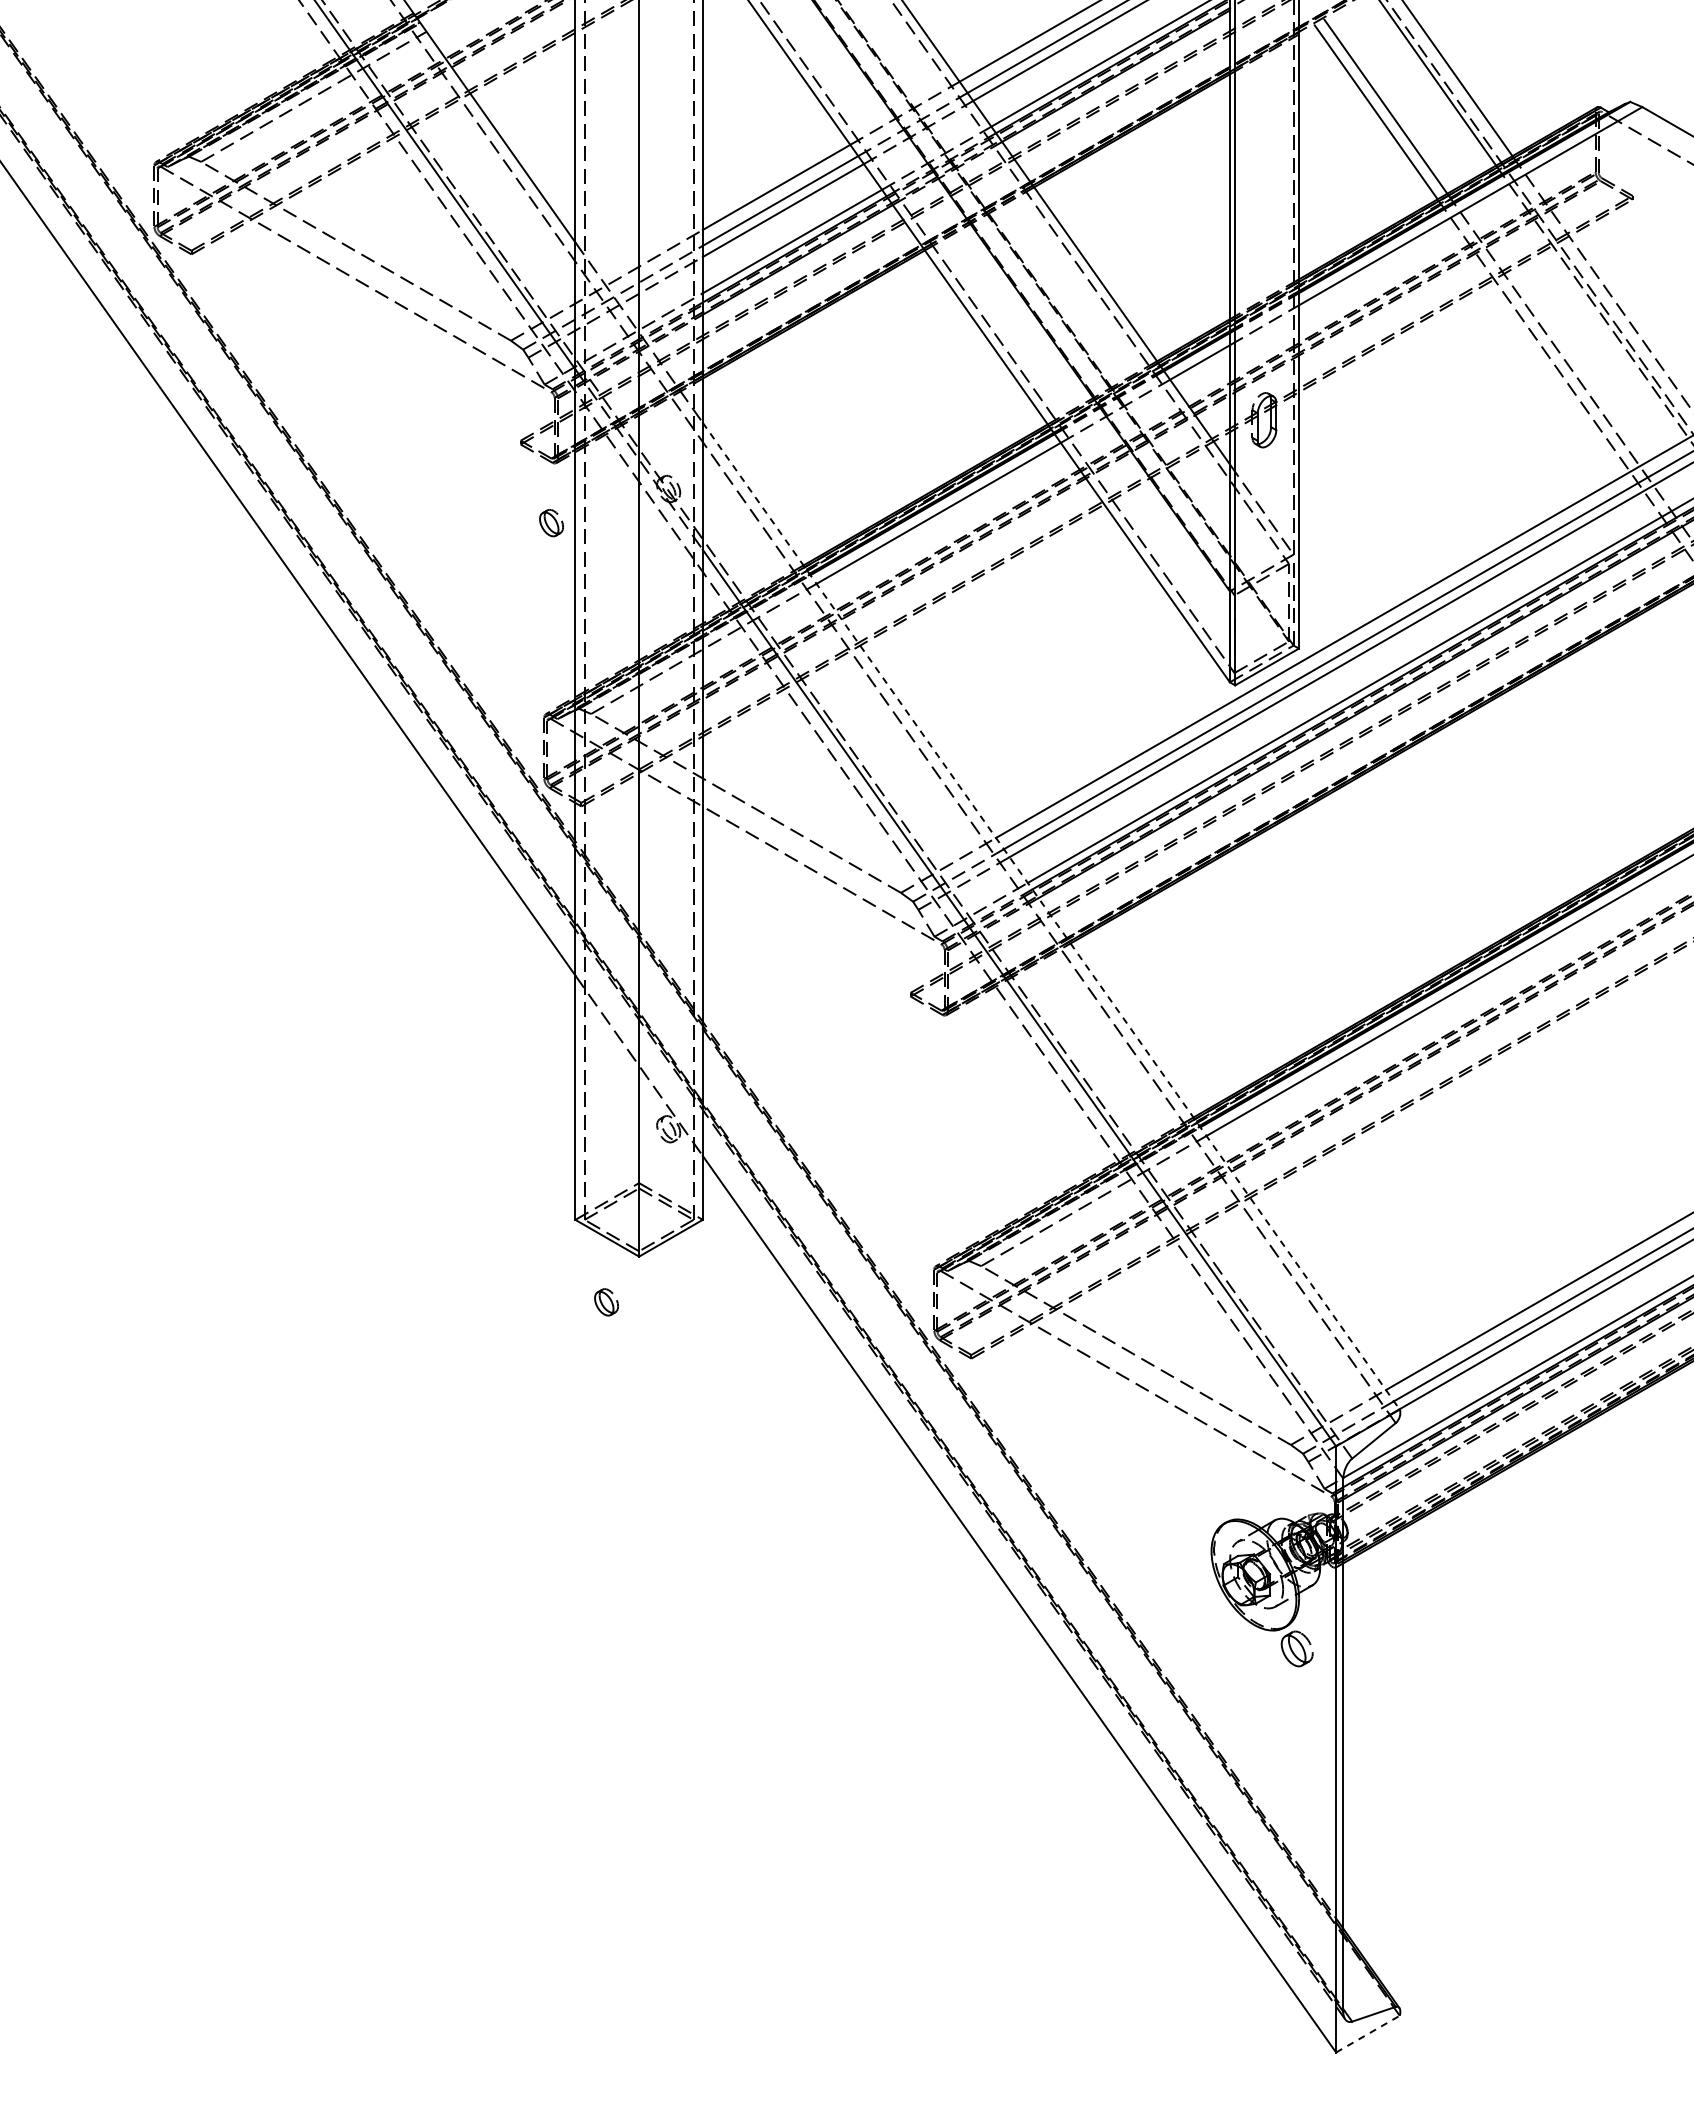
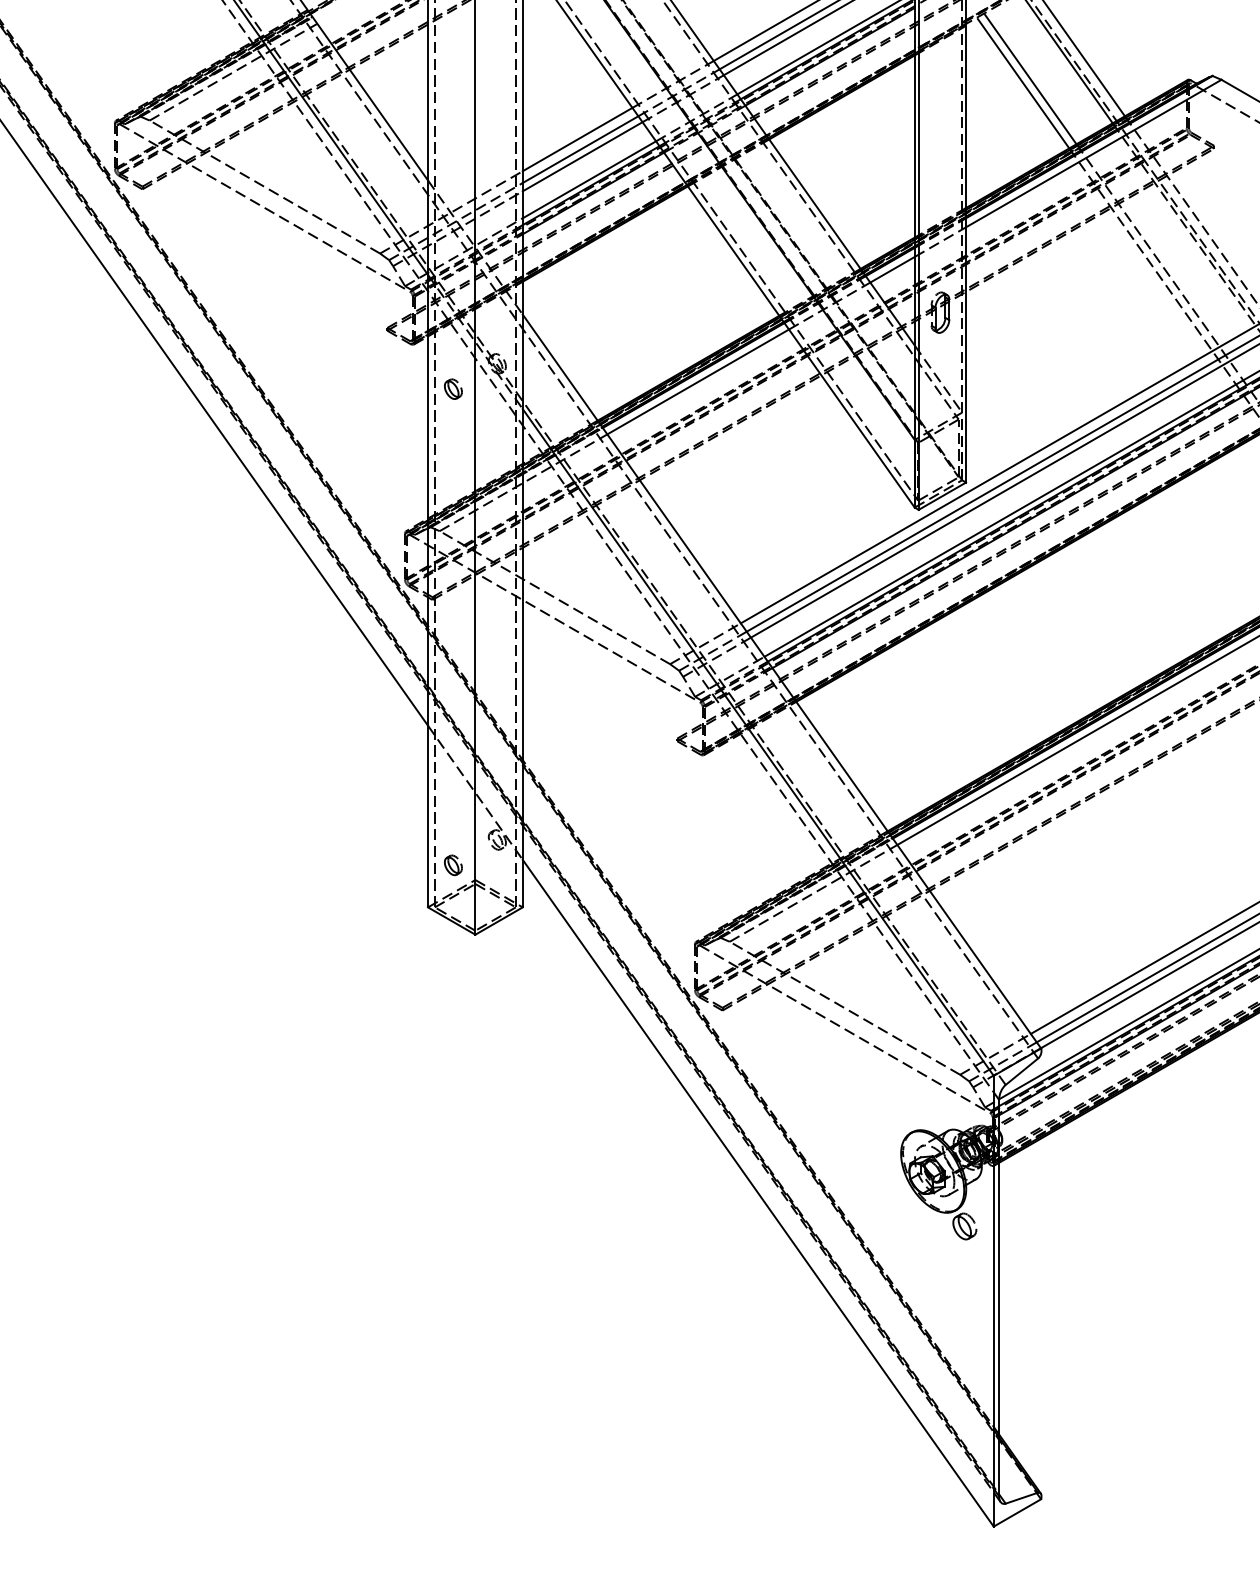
part: (551, 523) -> (453, 389), moved
line: (1051, 916) -> (782, 681), dashed -> solid
part: (606, 1302) -> (453, 865), moved
line: (1367, 2034) -> (1017, 1513), dashed -> solid

